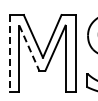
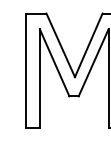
line: (29, 48) -> (54, 63), dashed -> solid
line: (9, 53) -> (25, 70), dashed -> solid

